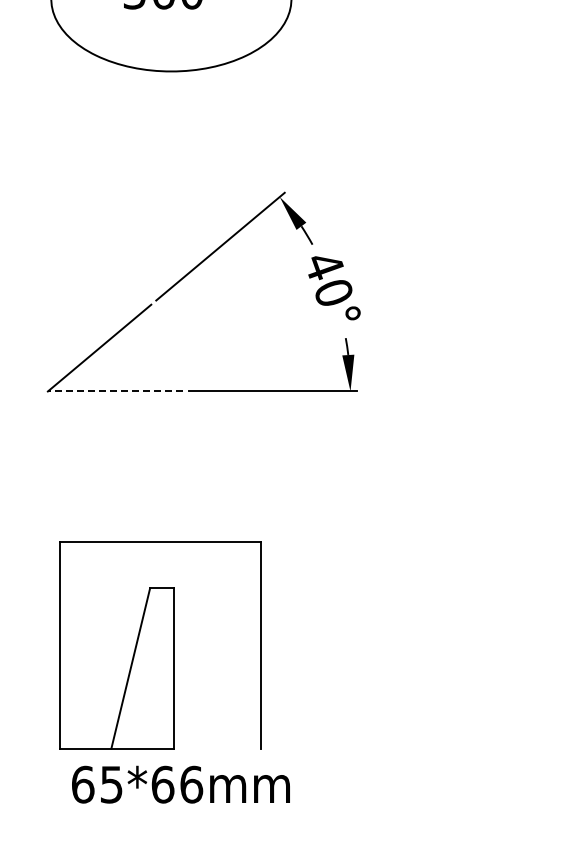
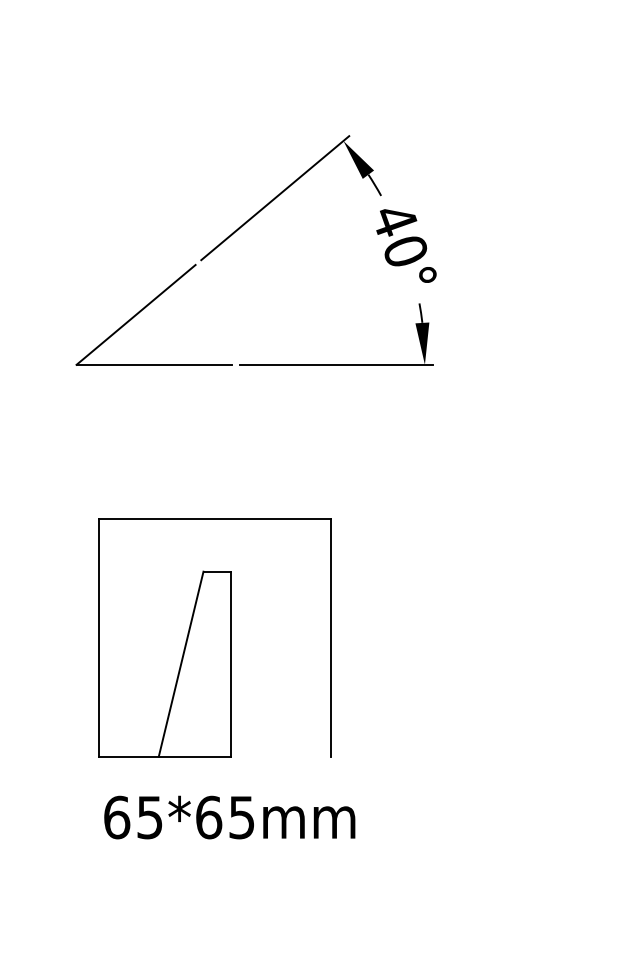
line: (114, 391) -> (153, 364), dashed -> solid
part: (160, 645) -> (215, 637), moved
text: (191, 784) -> (241, 817), 65*66mm -> 65*65mm

